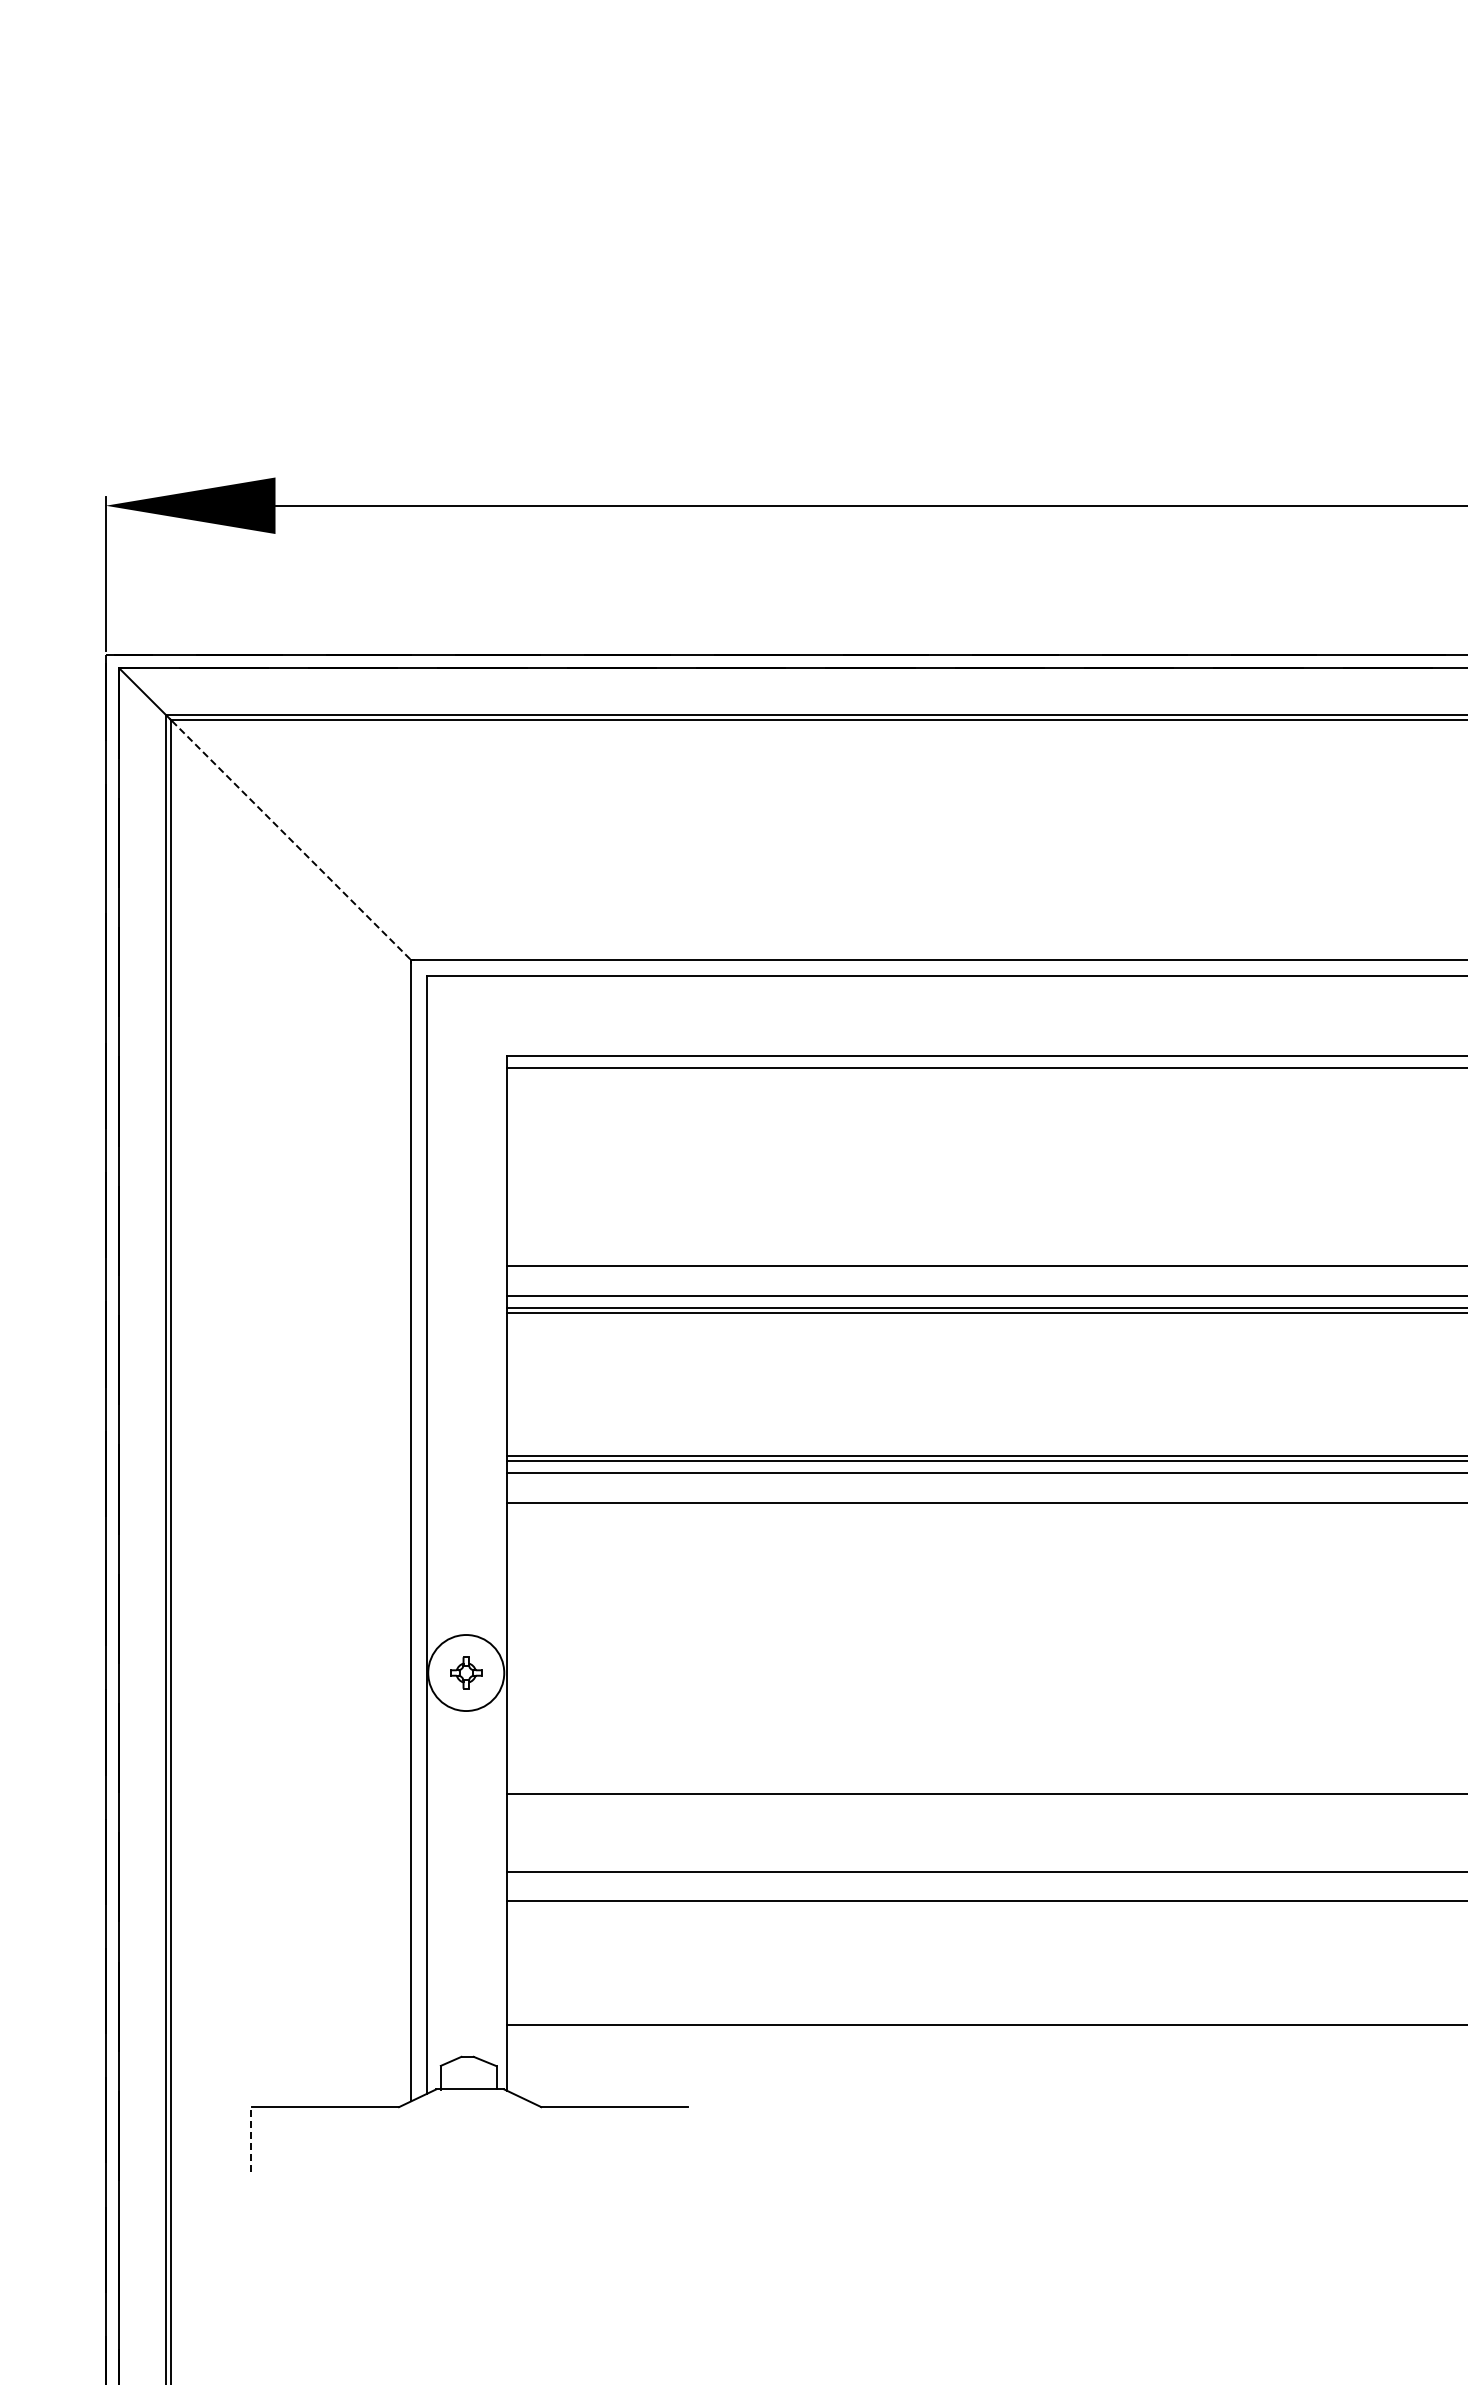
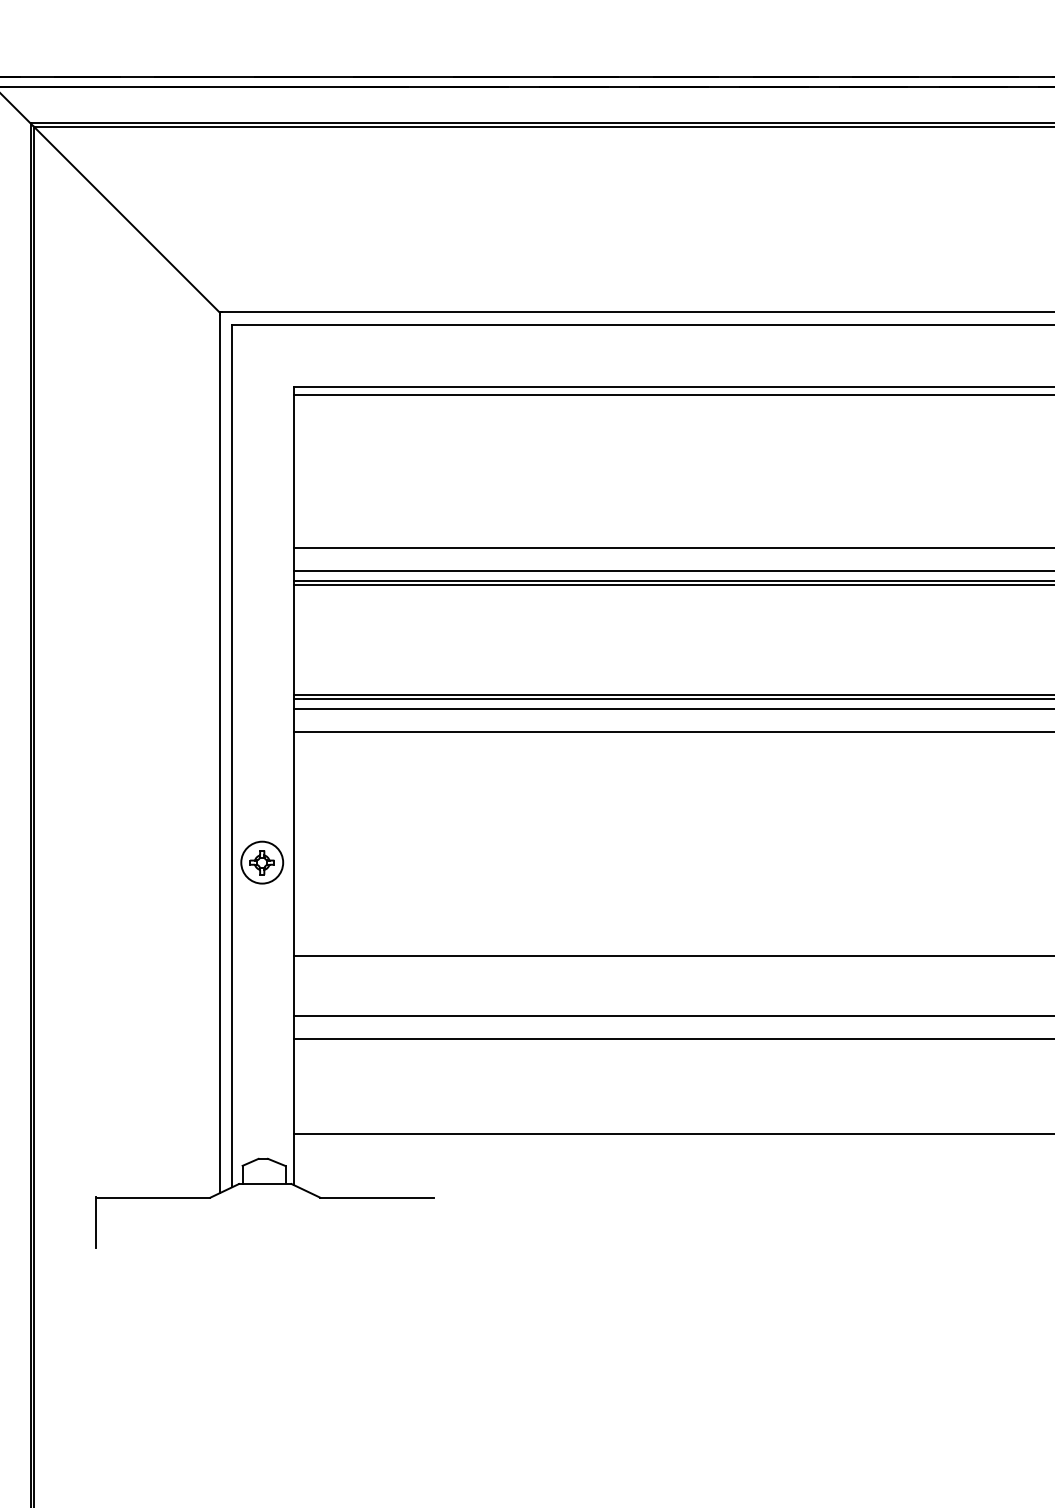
line: (291, 840) -> (127, 220), dashed -> solid
circle: (466, 1672) -> (262, 862), size x0.71
line: (251, 2139) -> (96, 1222), dashed -> solid

